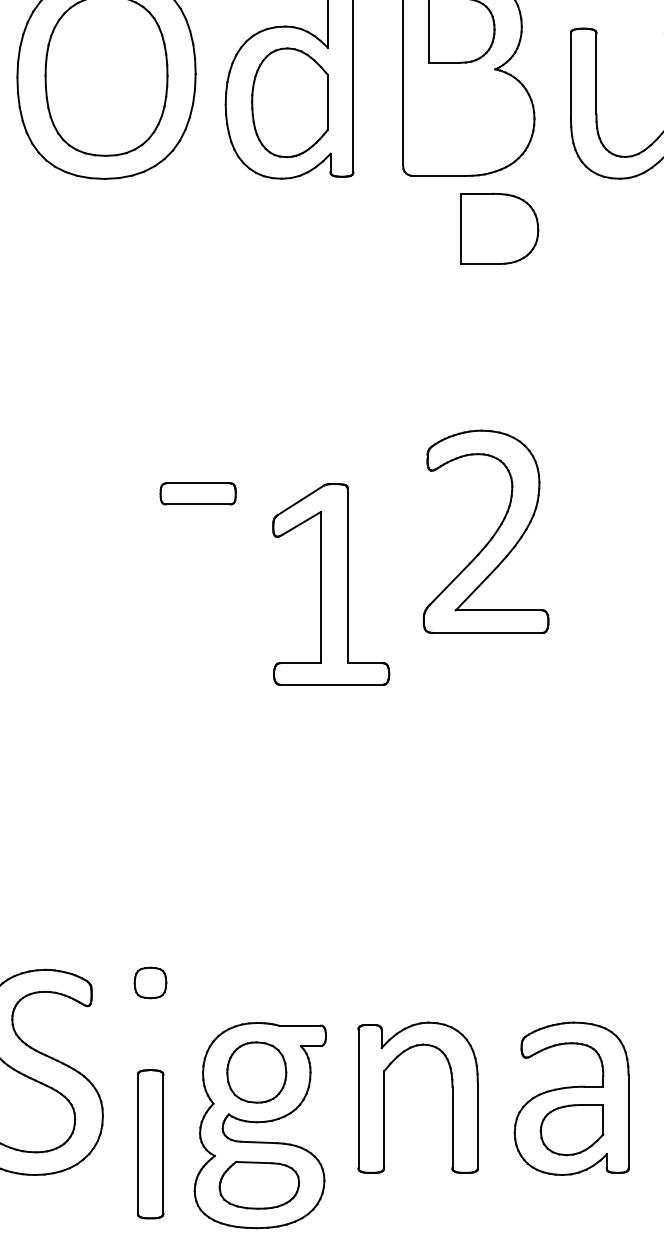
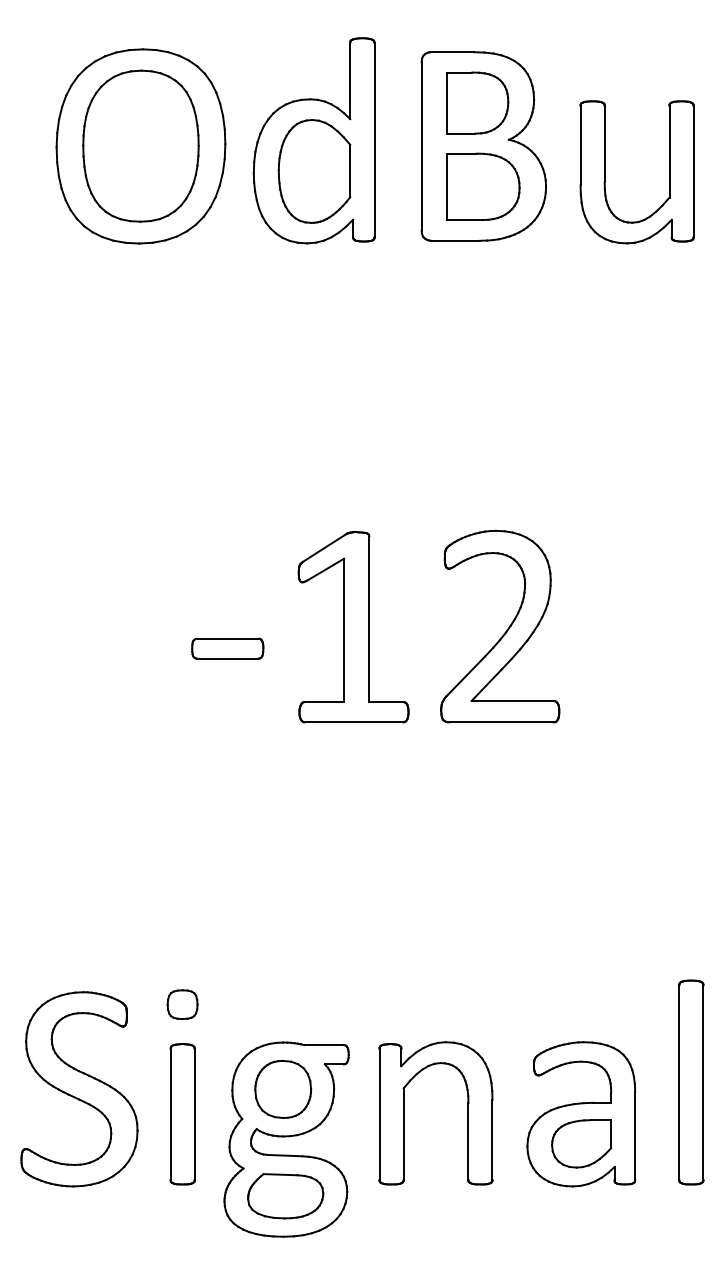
part: (500, 228) -> (483, 186), moved
part: (197, 493) -> (227, 648), moved
part: (491, 537) -> (505, 631), moved
part: (150, 1144) -> (182, 1114), moved

